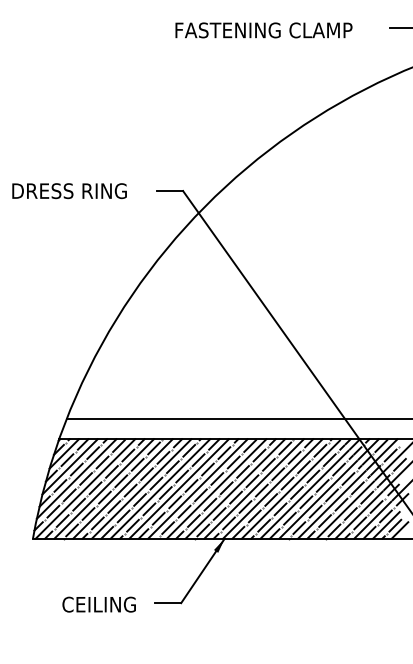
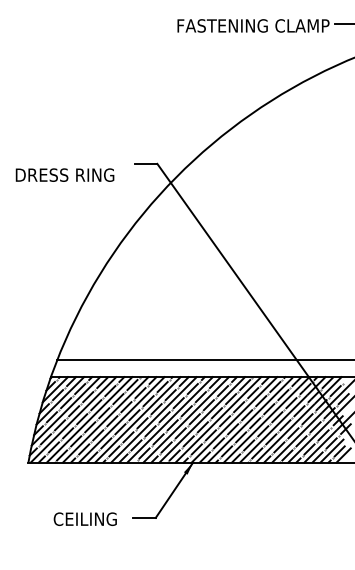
text: (263, 30) -> (253, 26), moved
text: (69, 191) -> (64, 175), moved

